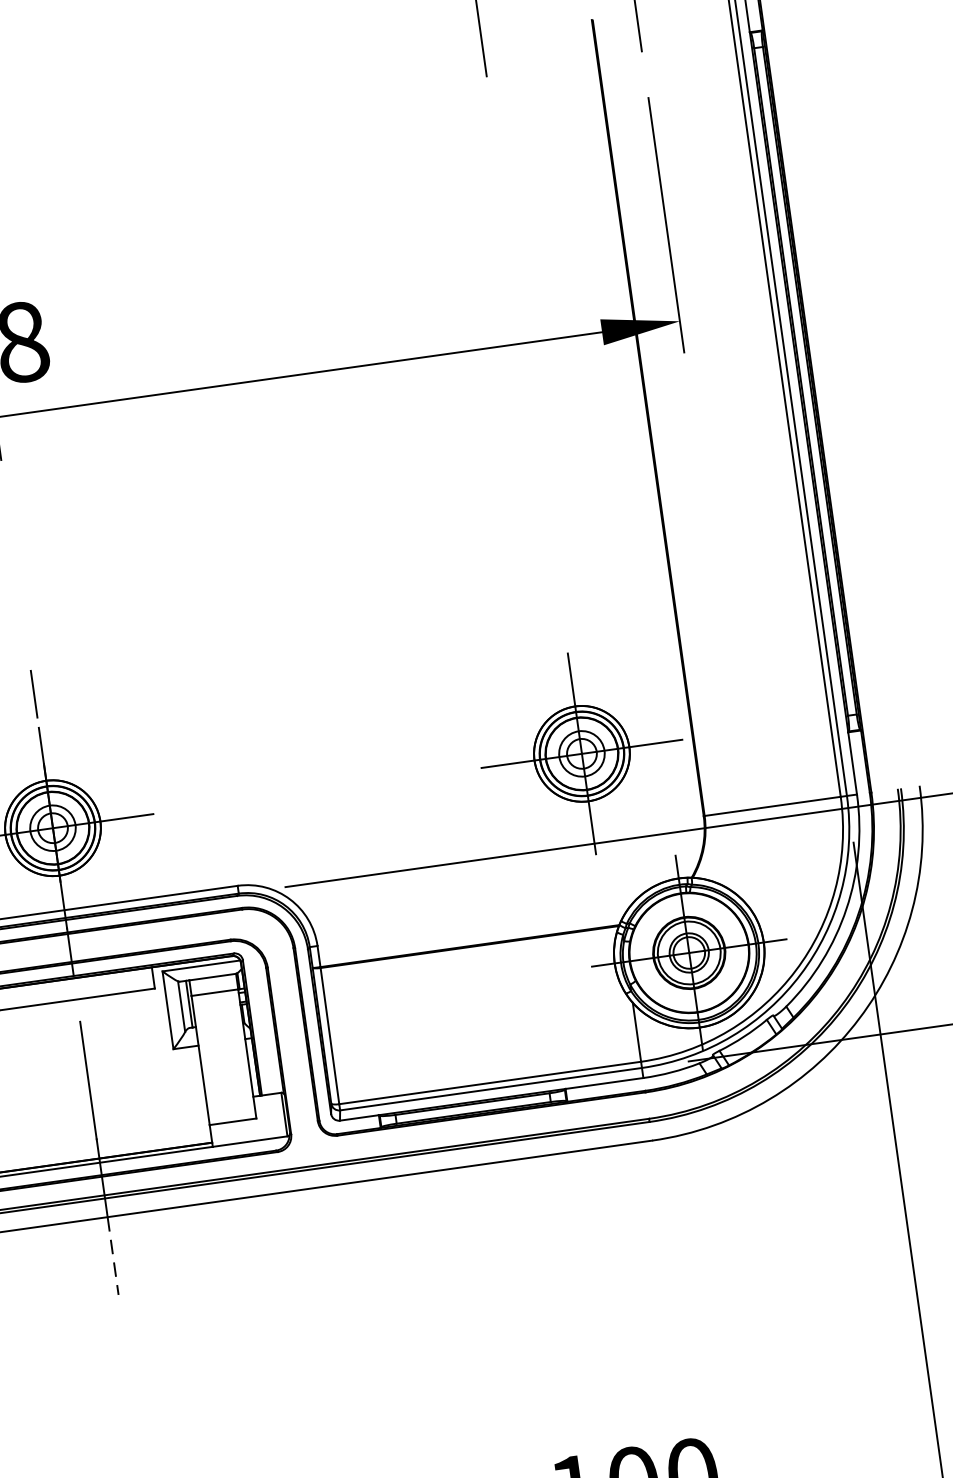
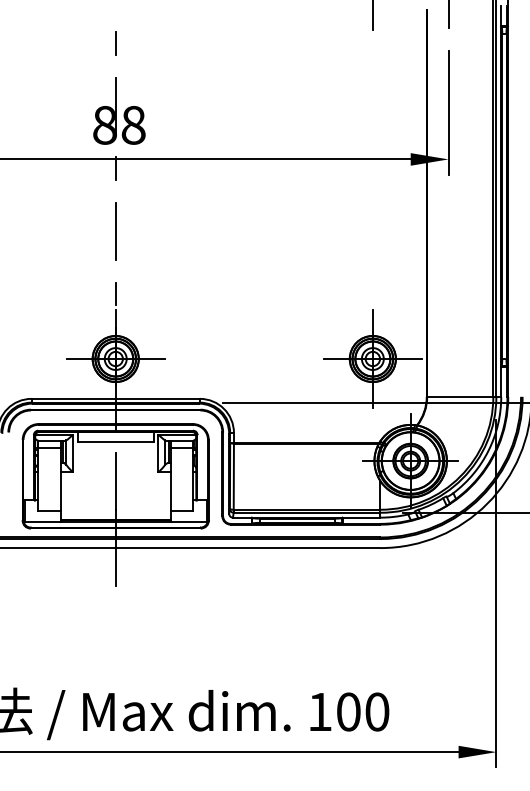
line: (15, 563) -> (115, 230), added
line: (112, 1257) -> (115, 567), dashed -> solid

